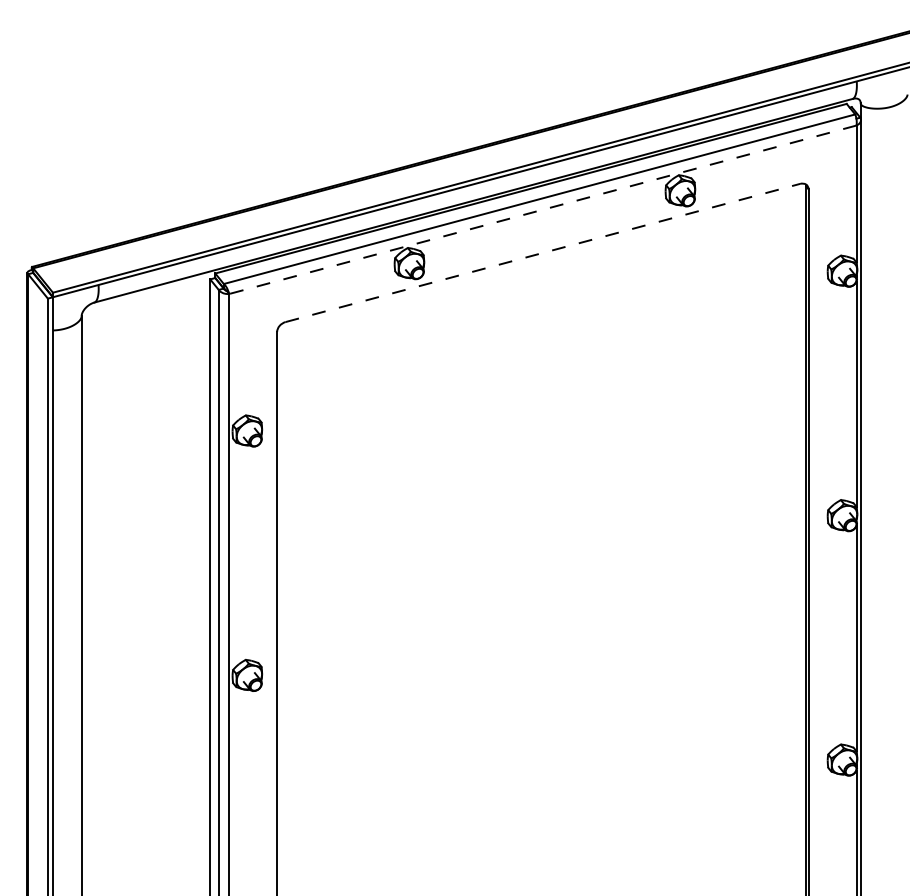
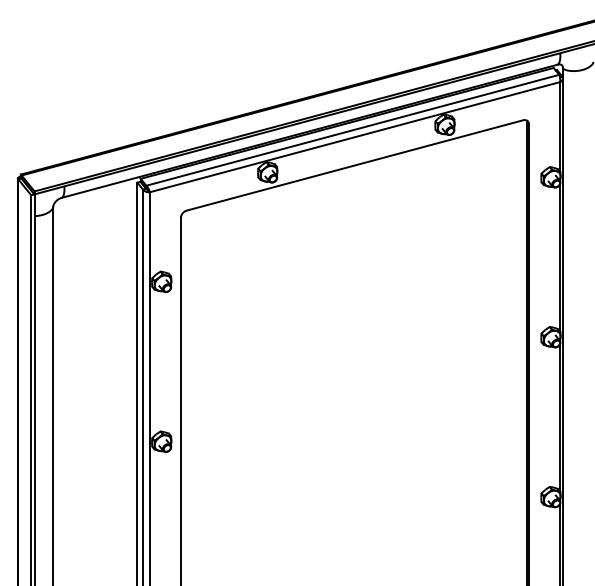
line: (542, 210) -> (354, 137), dashed -> solid
line: (543, 253) -> (355, 165), dashed -> solid

